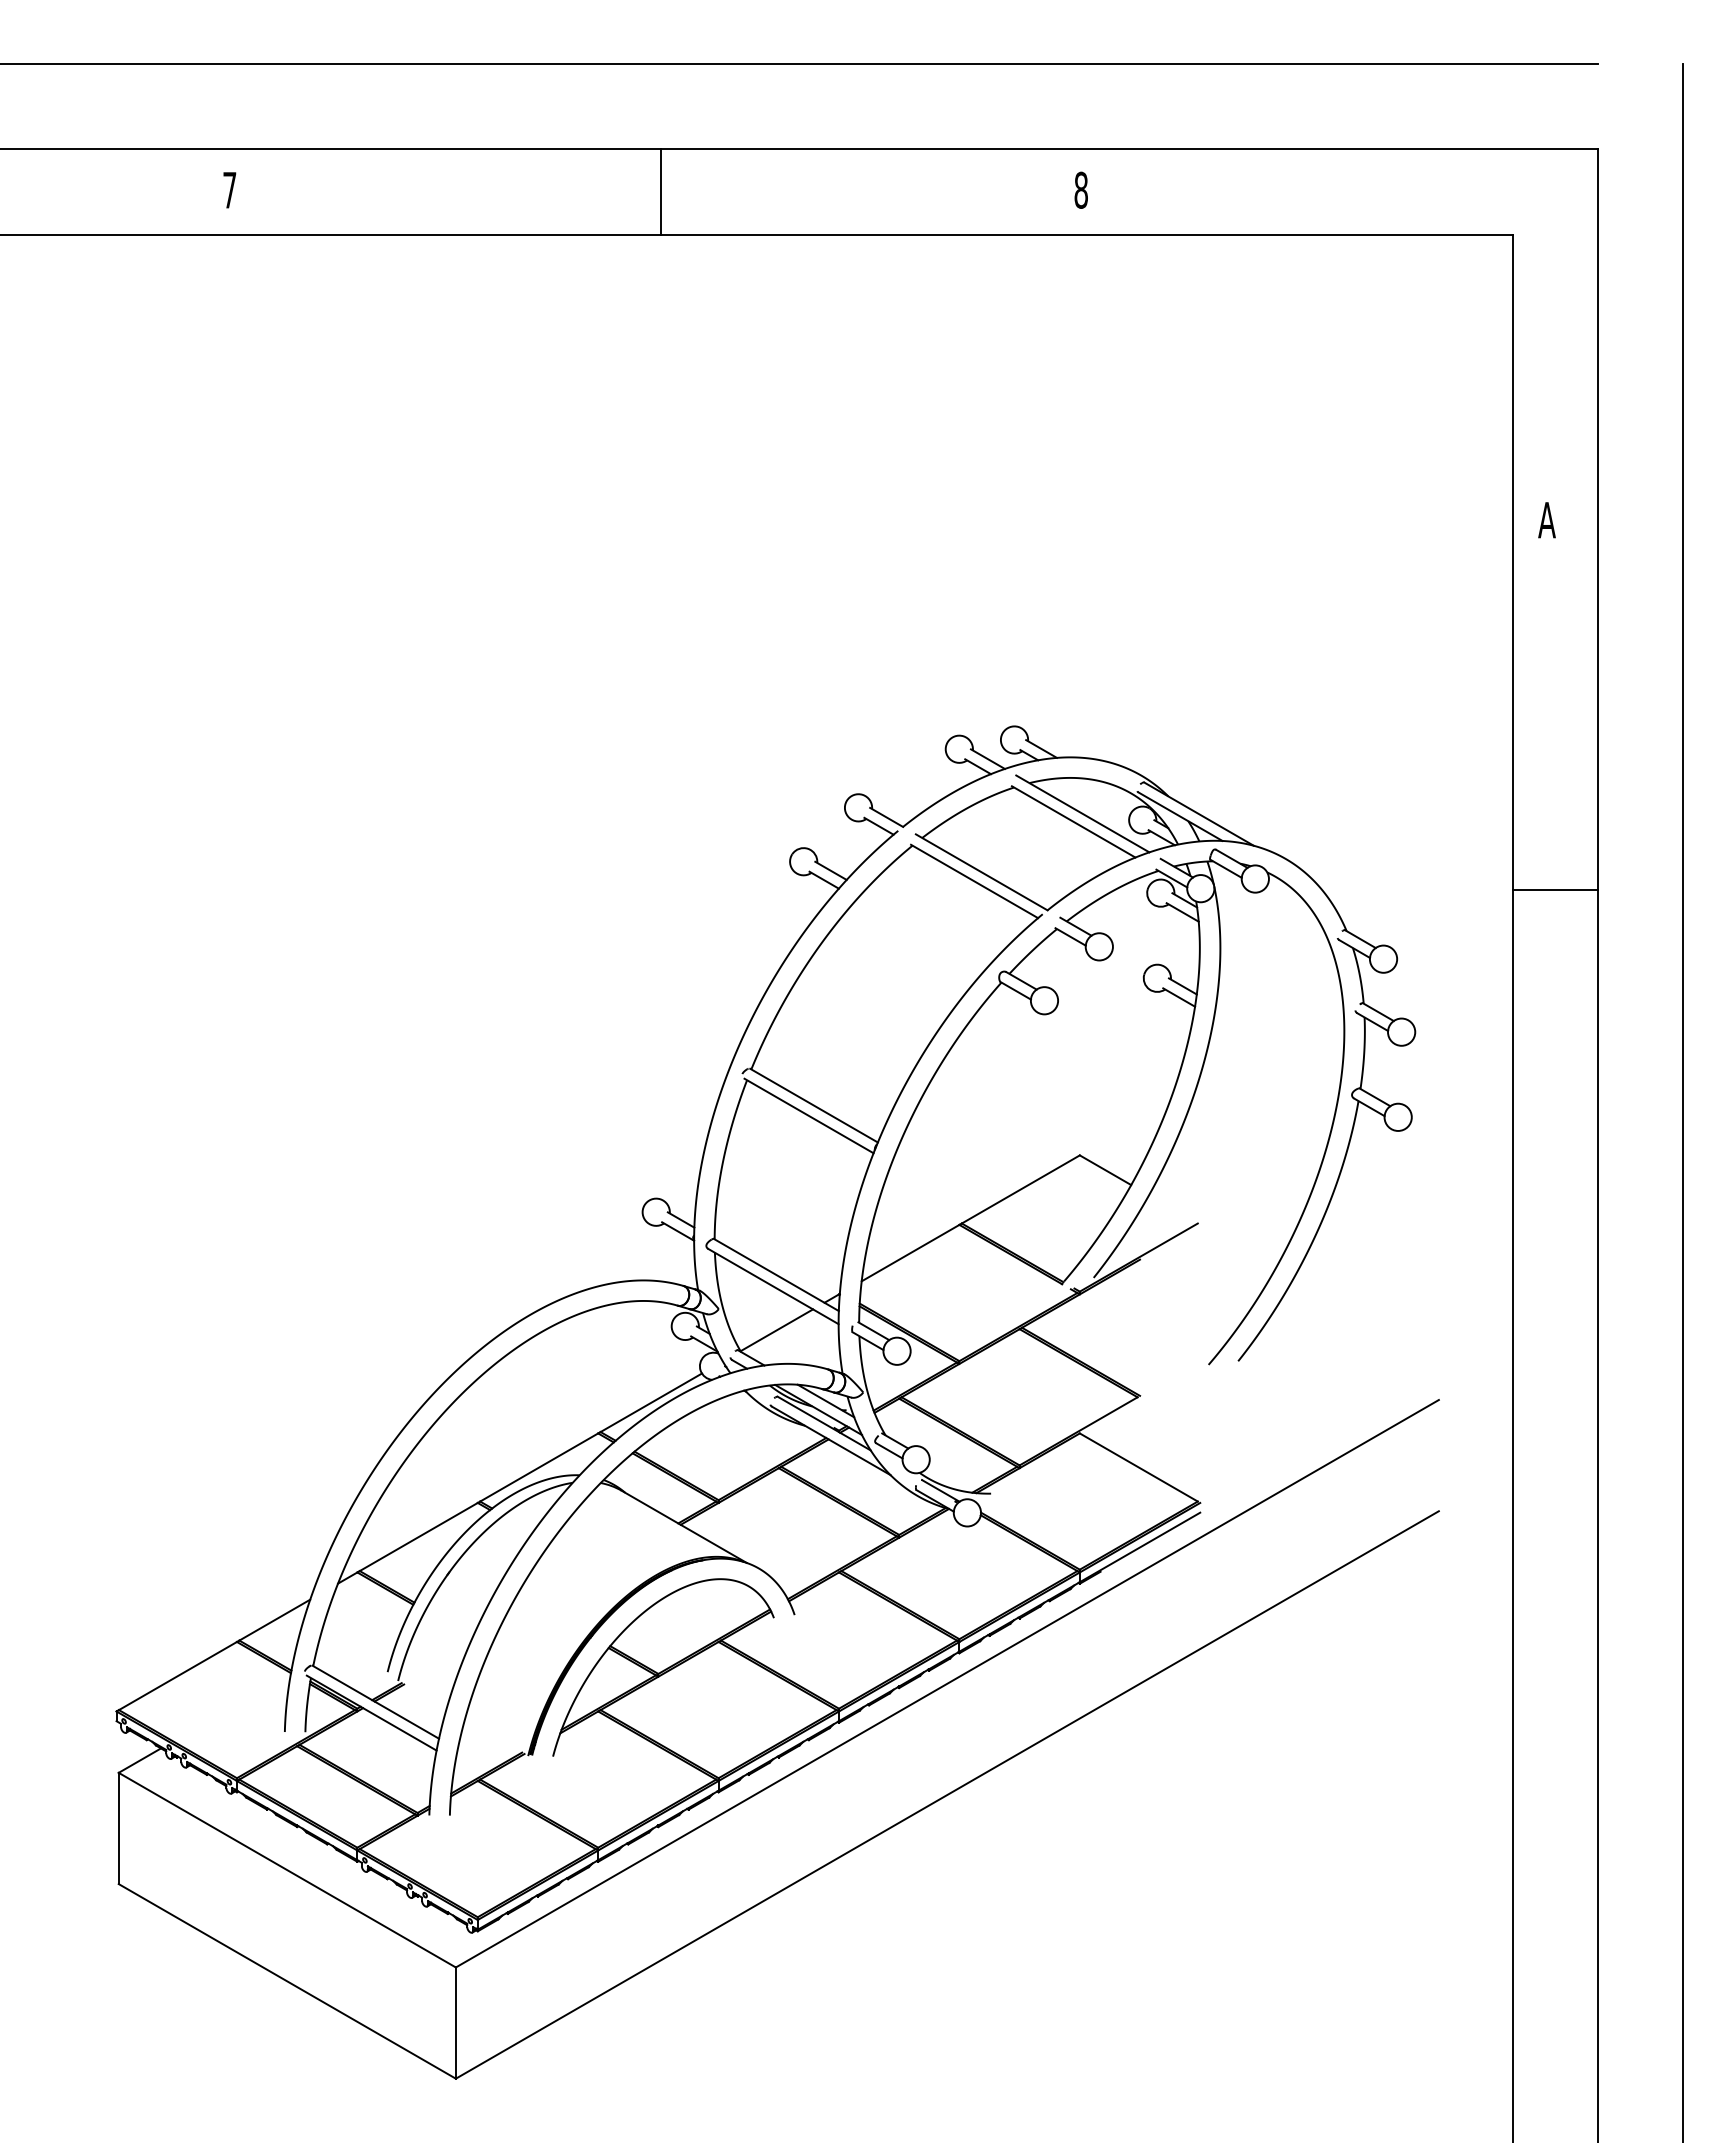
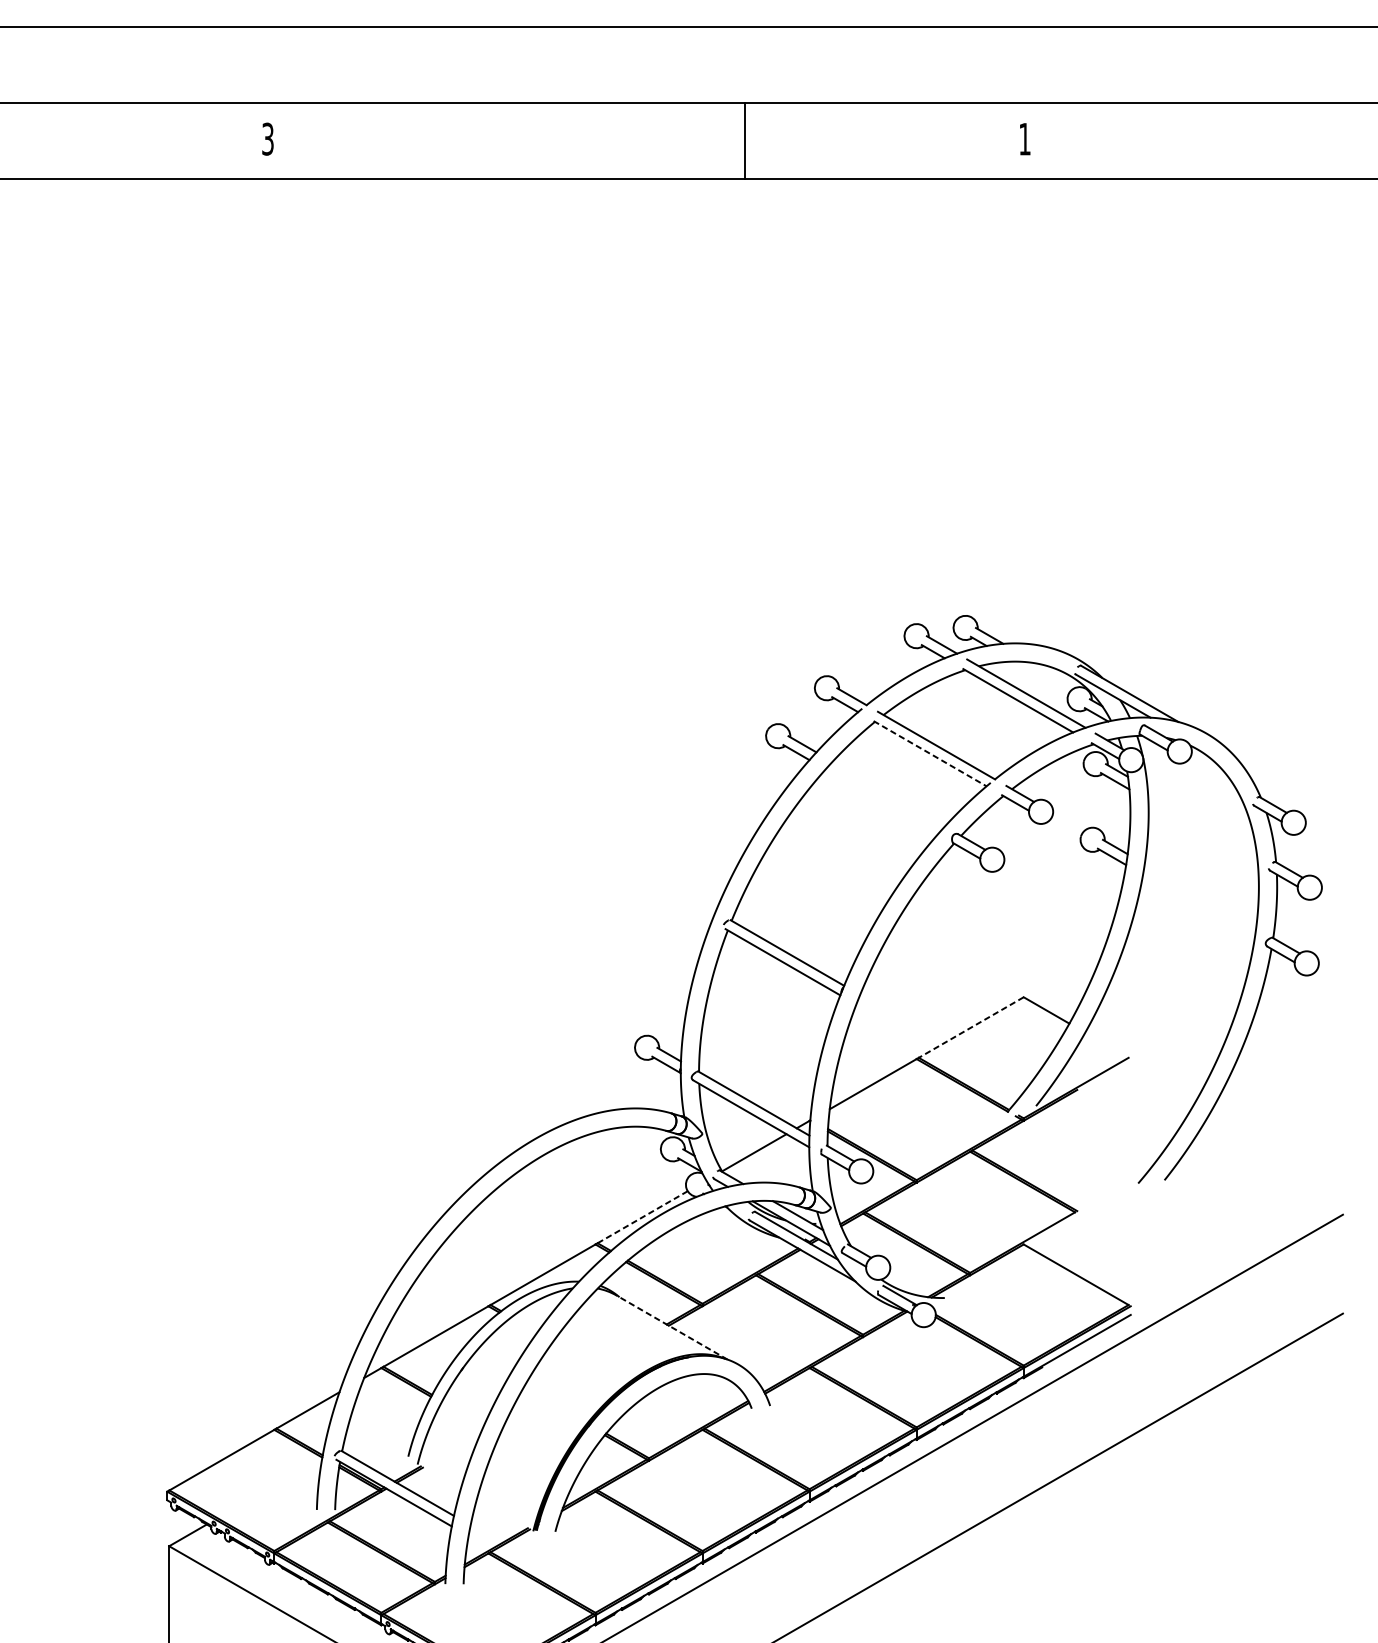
text: (229, 189) -> (267, 138), 7 -> 3
text: (1080, 189) -> (1024, 138), 8 -> 1
line: (661, 191) -> (745, 140), moved
line: (974, 881) -> (930, 753), solid -> dashed
line: (1020, 1189) -> (970, 1027), solid -> dashed
line: (651, 1402) -> (642, 1216), solid -> dashed
line: (683, 1526) -> (671, 1327), solid -> dashed

